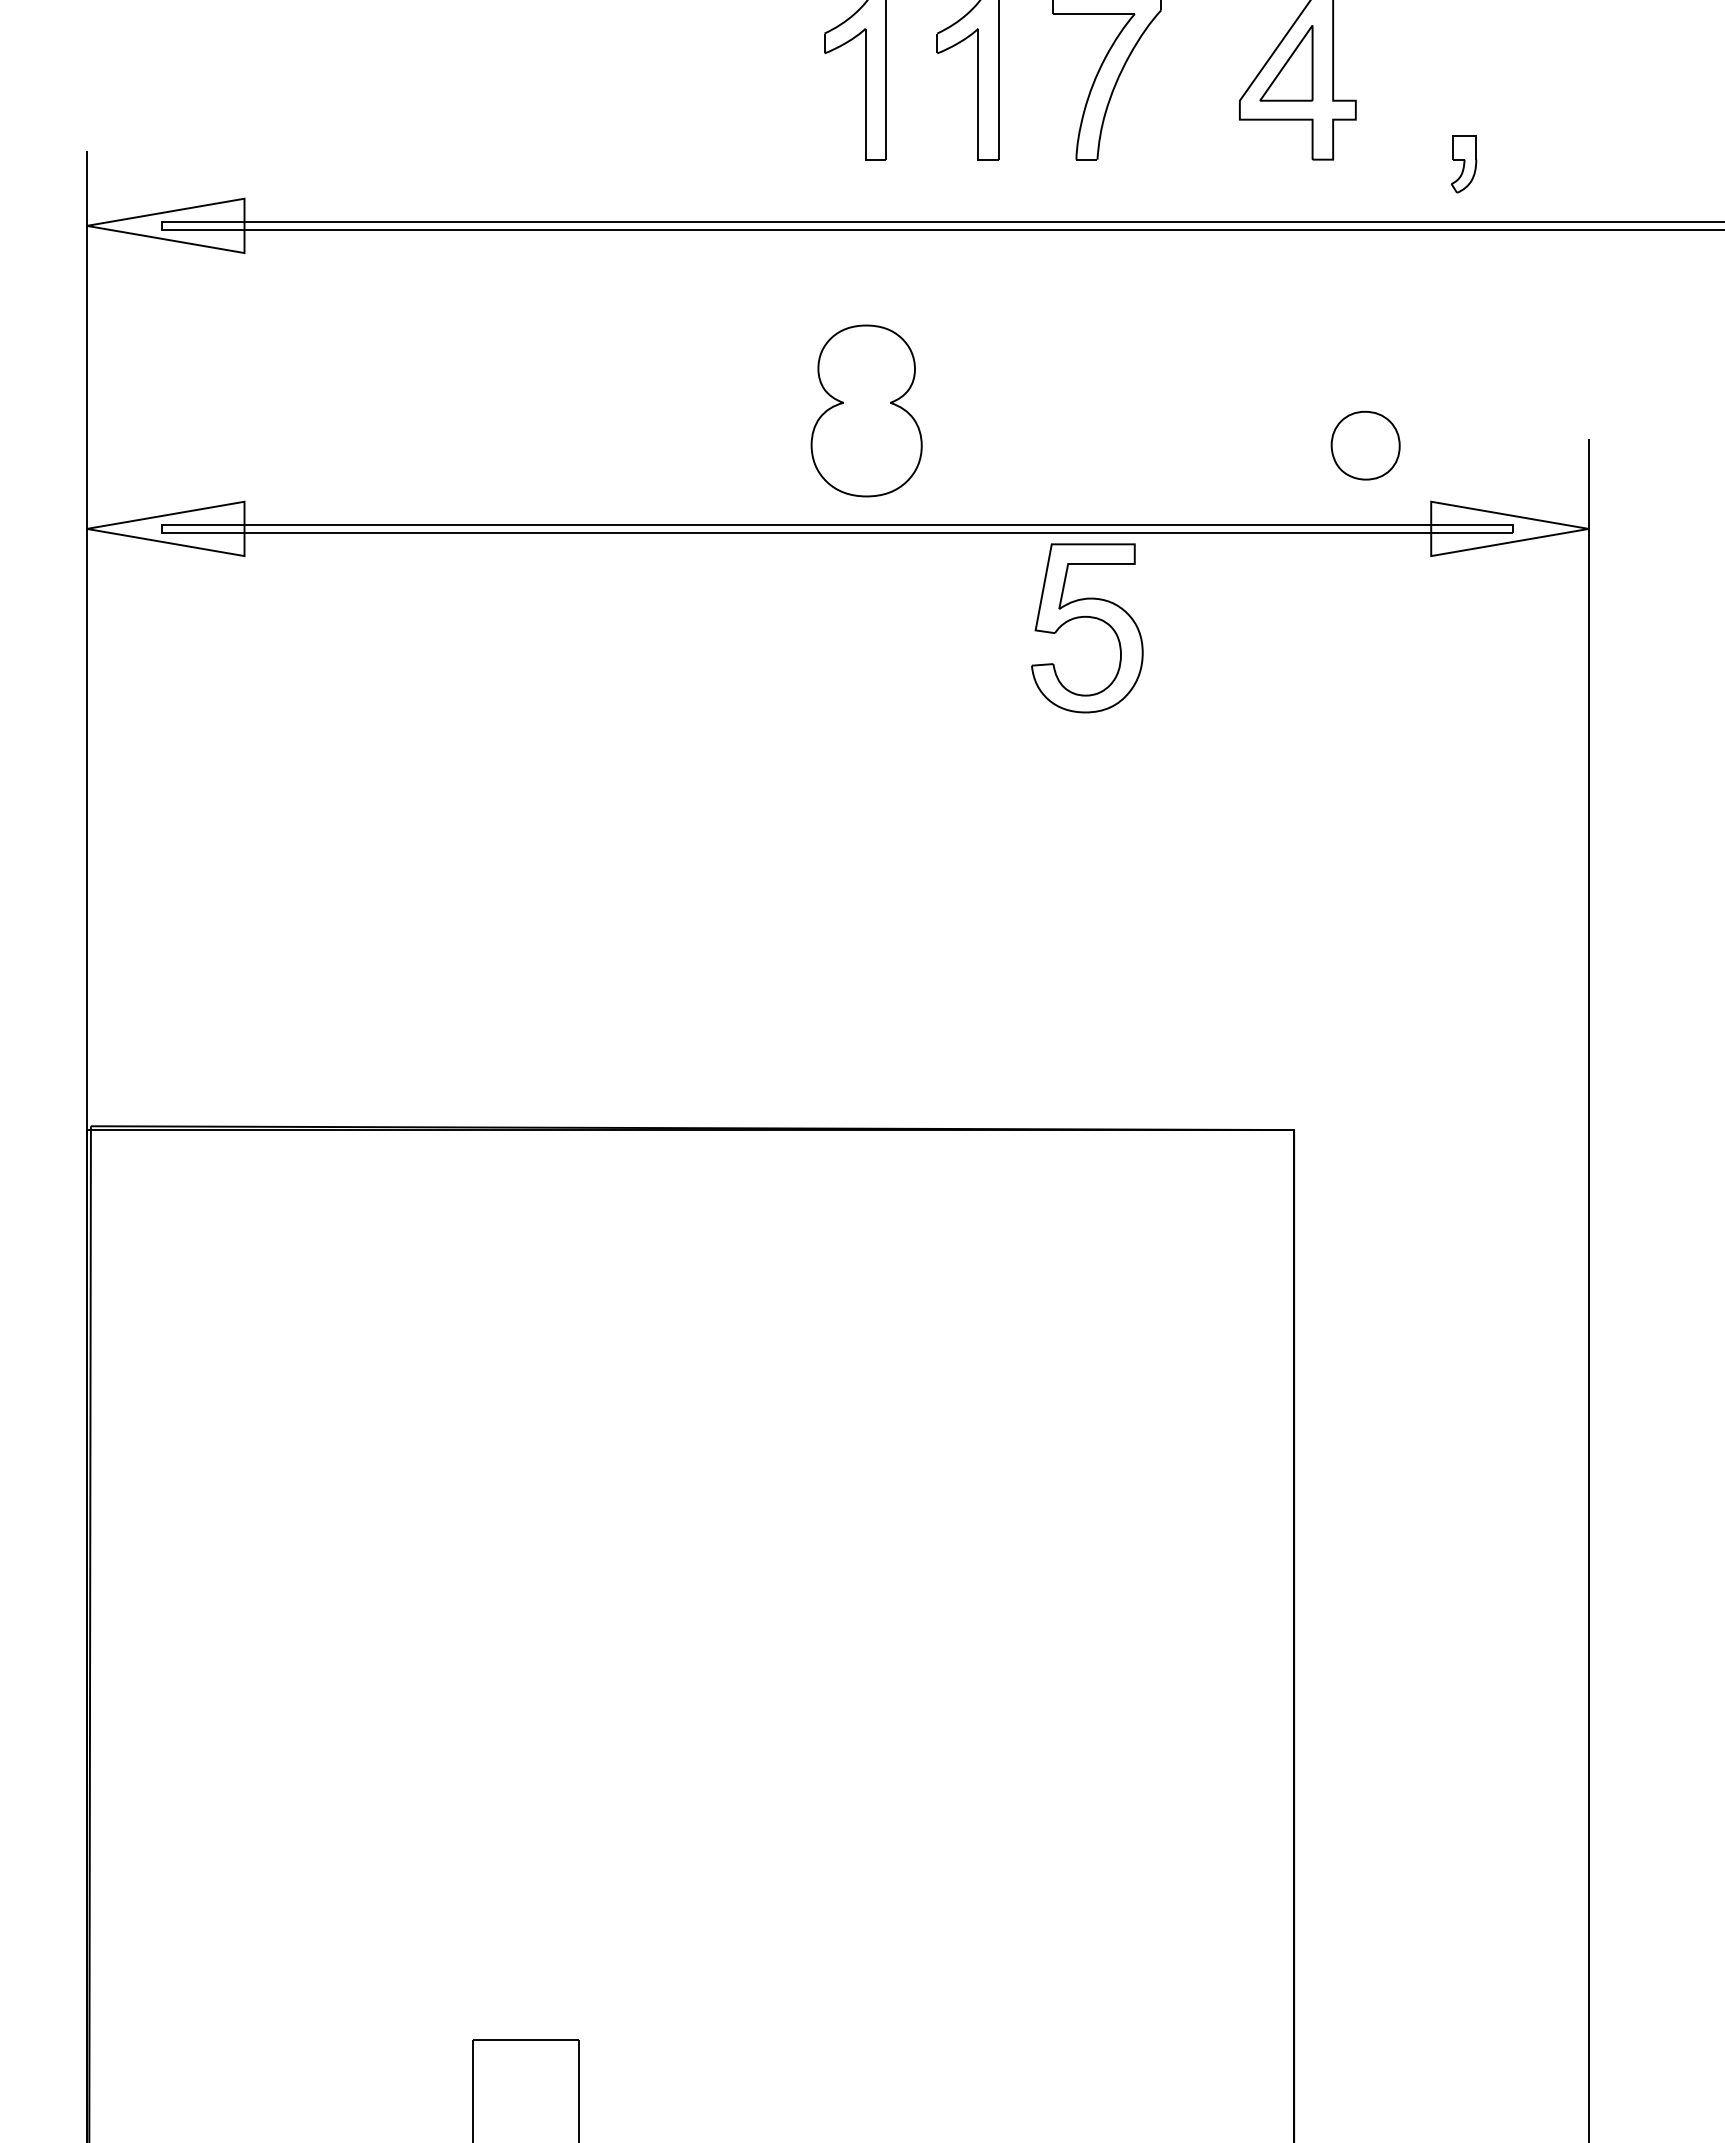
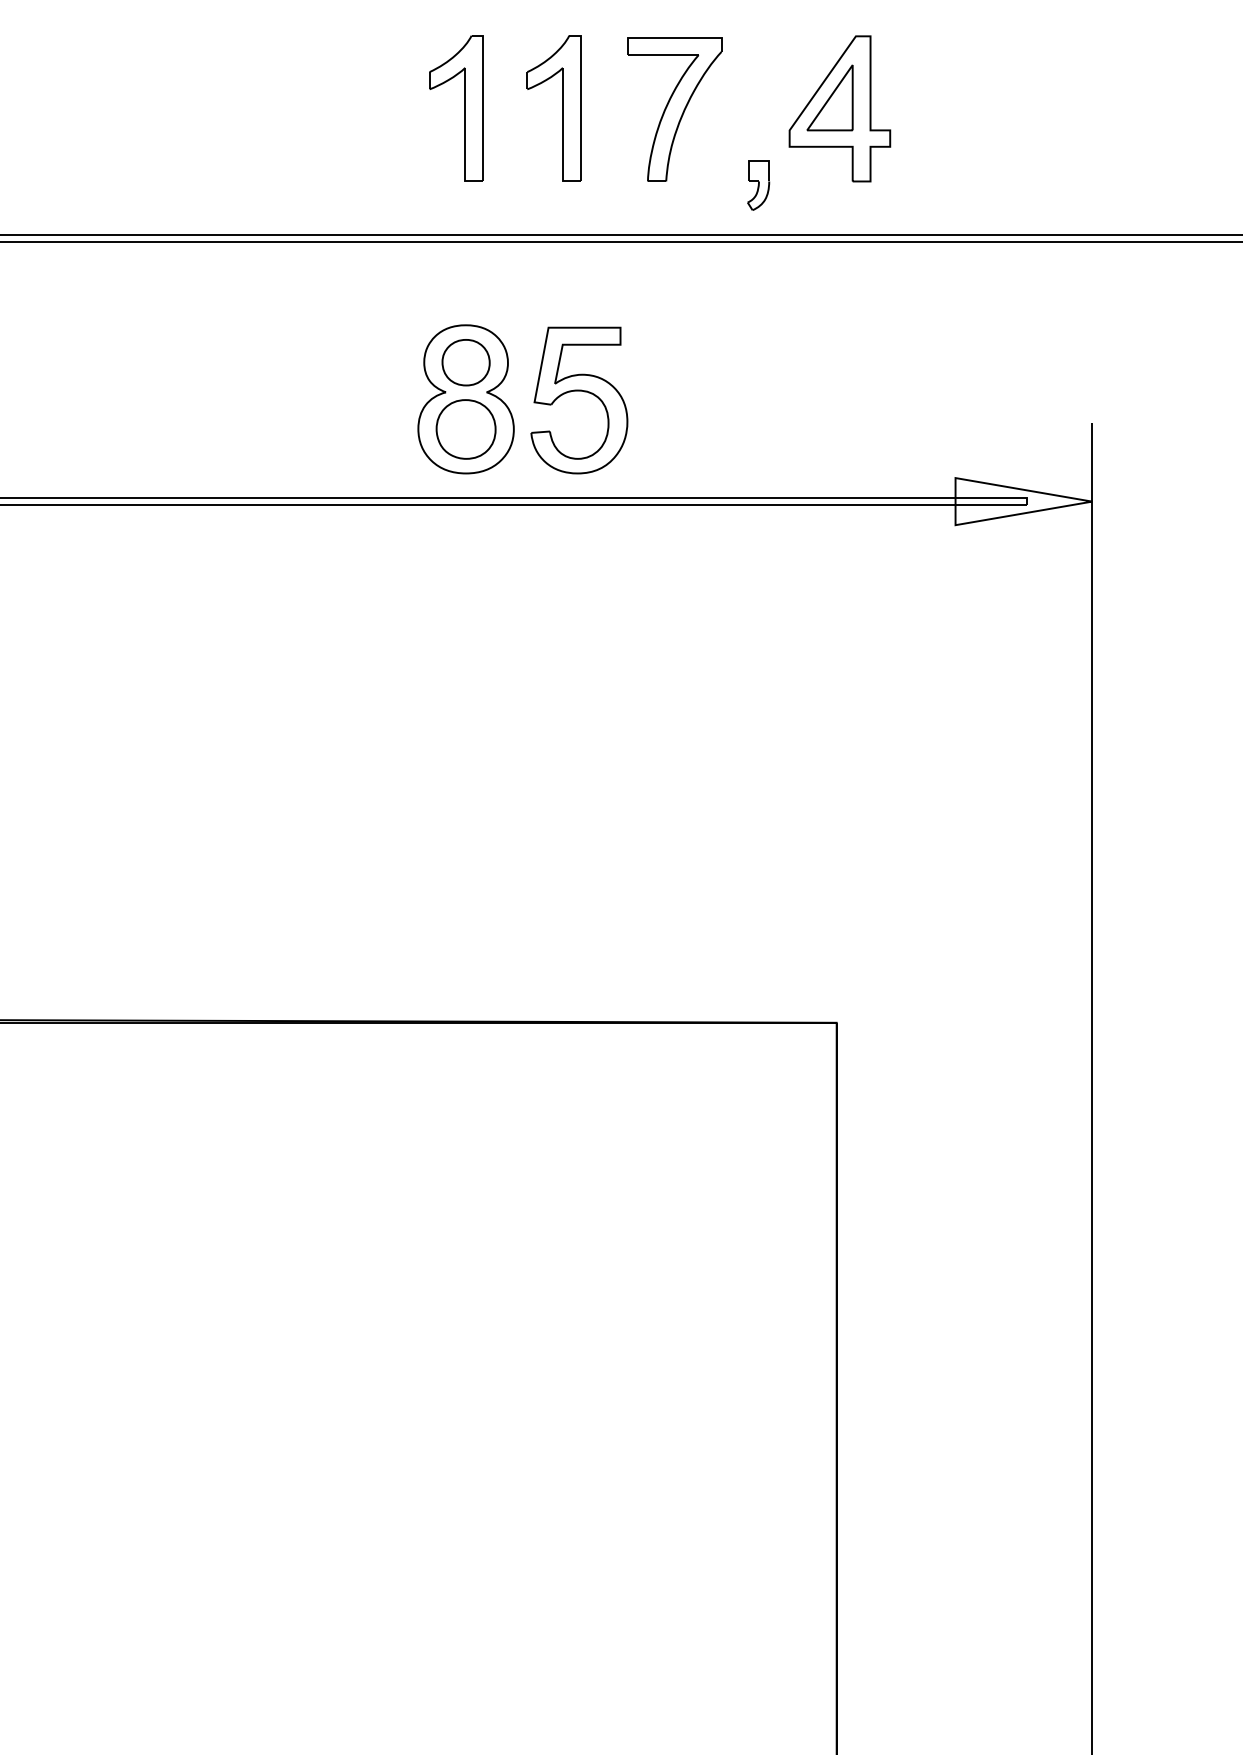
part: (1464, 164) -> (758, 185), moved
part: (866, 368) -> (465, 362), added
part: (1365, 445) -> (465, 429), moved
part: (1091, 618) -> (582, 392), moved

